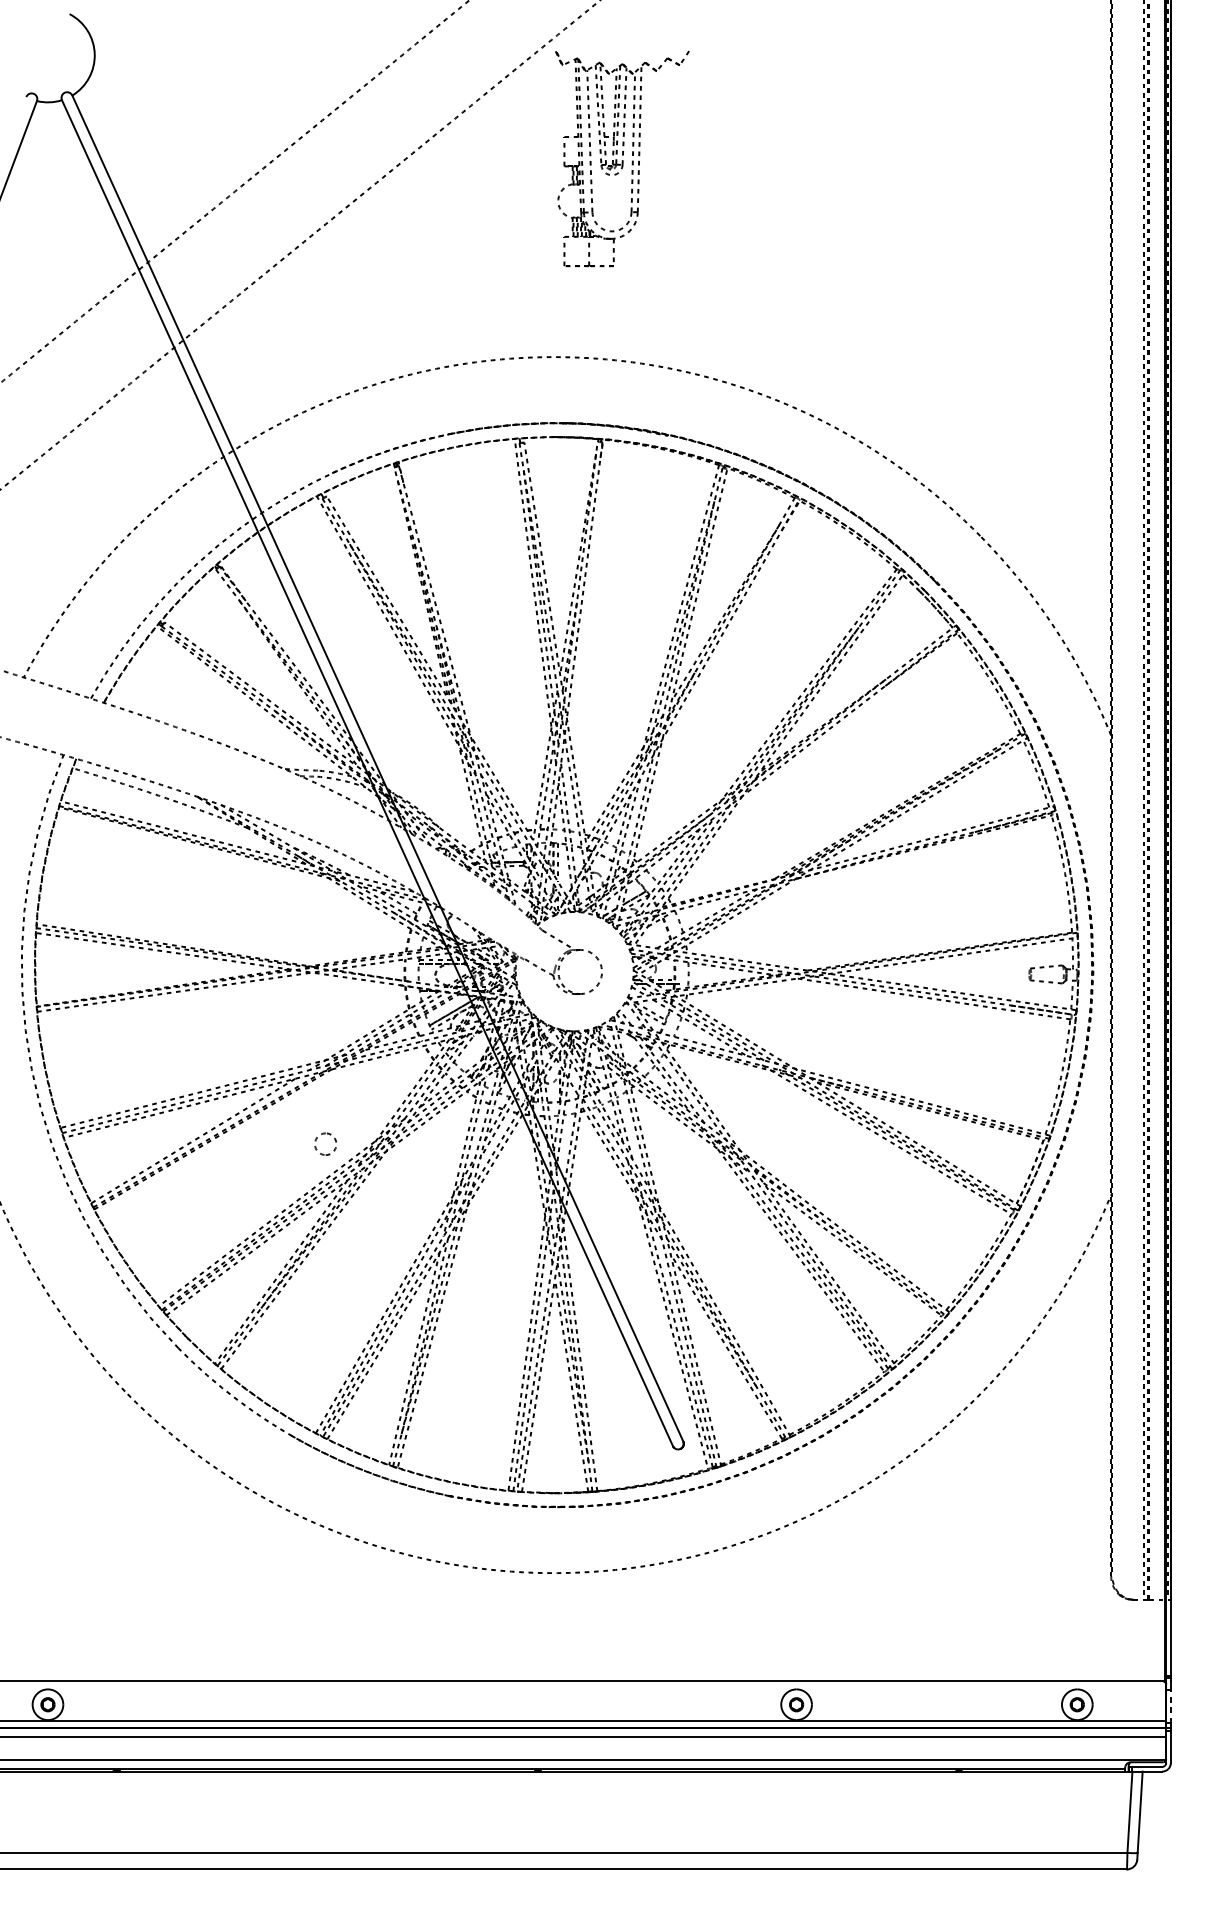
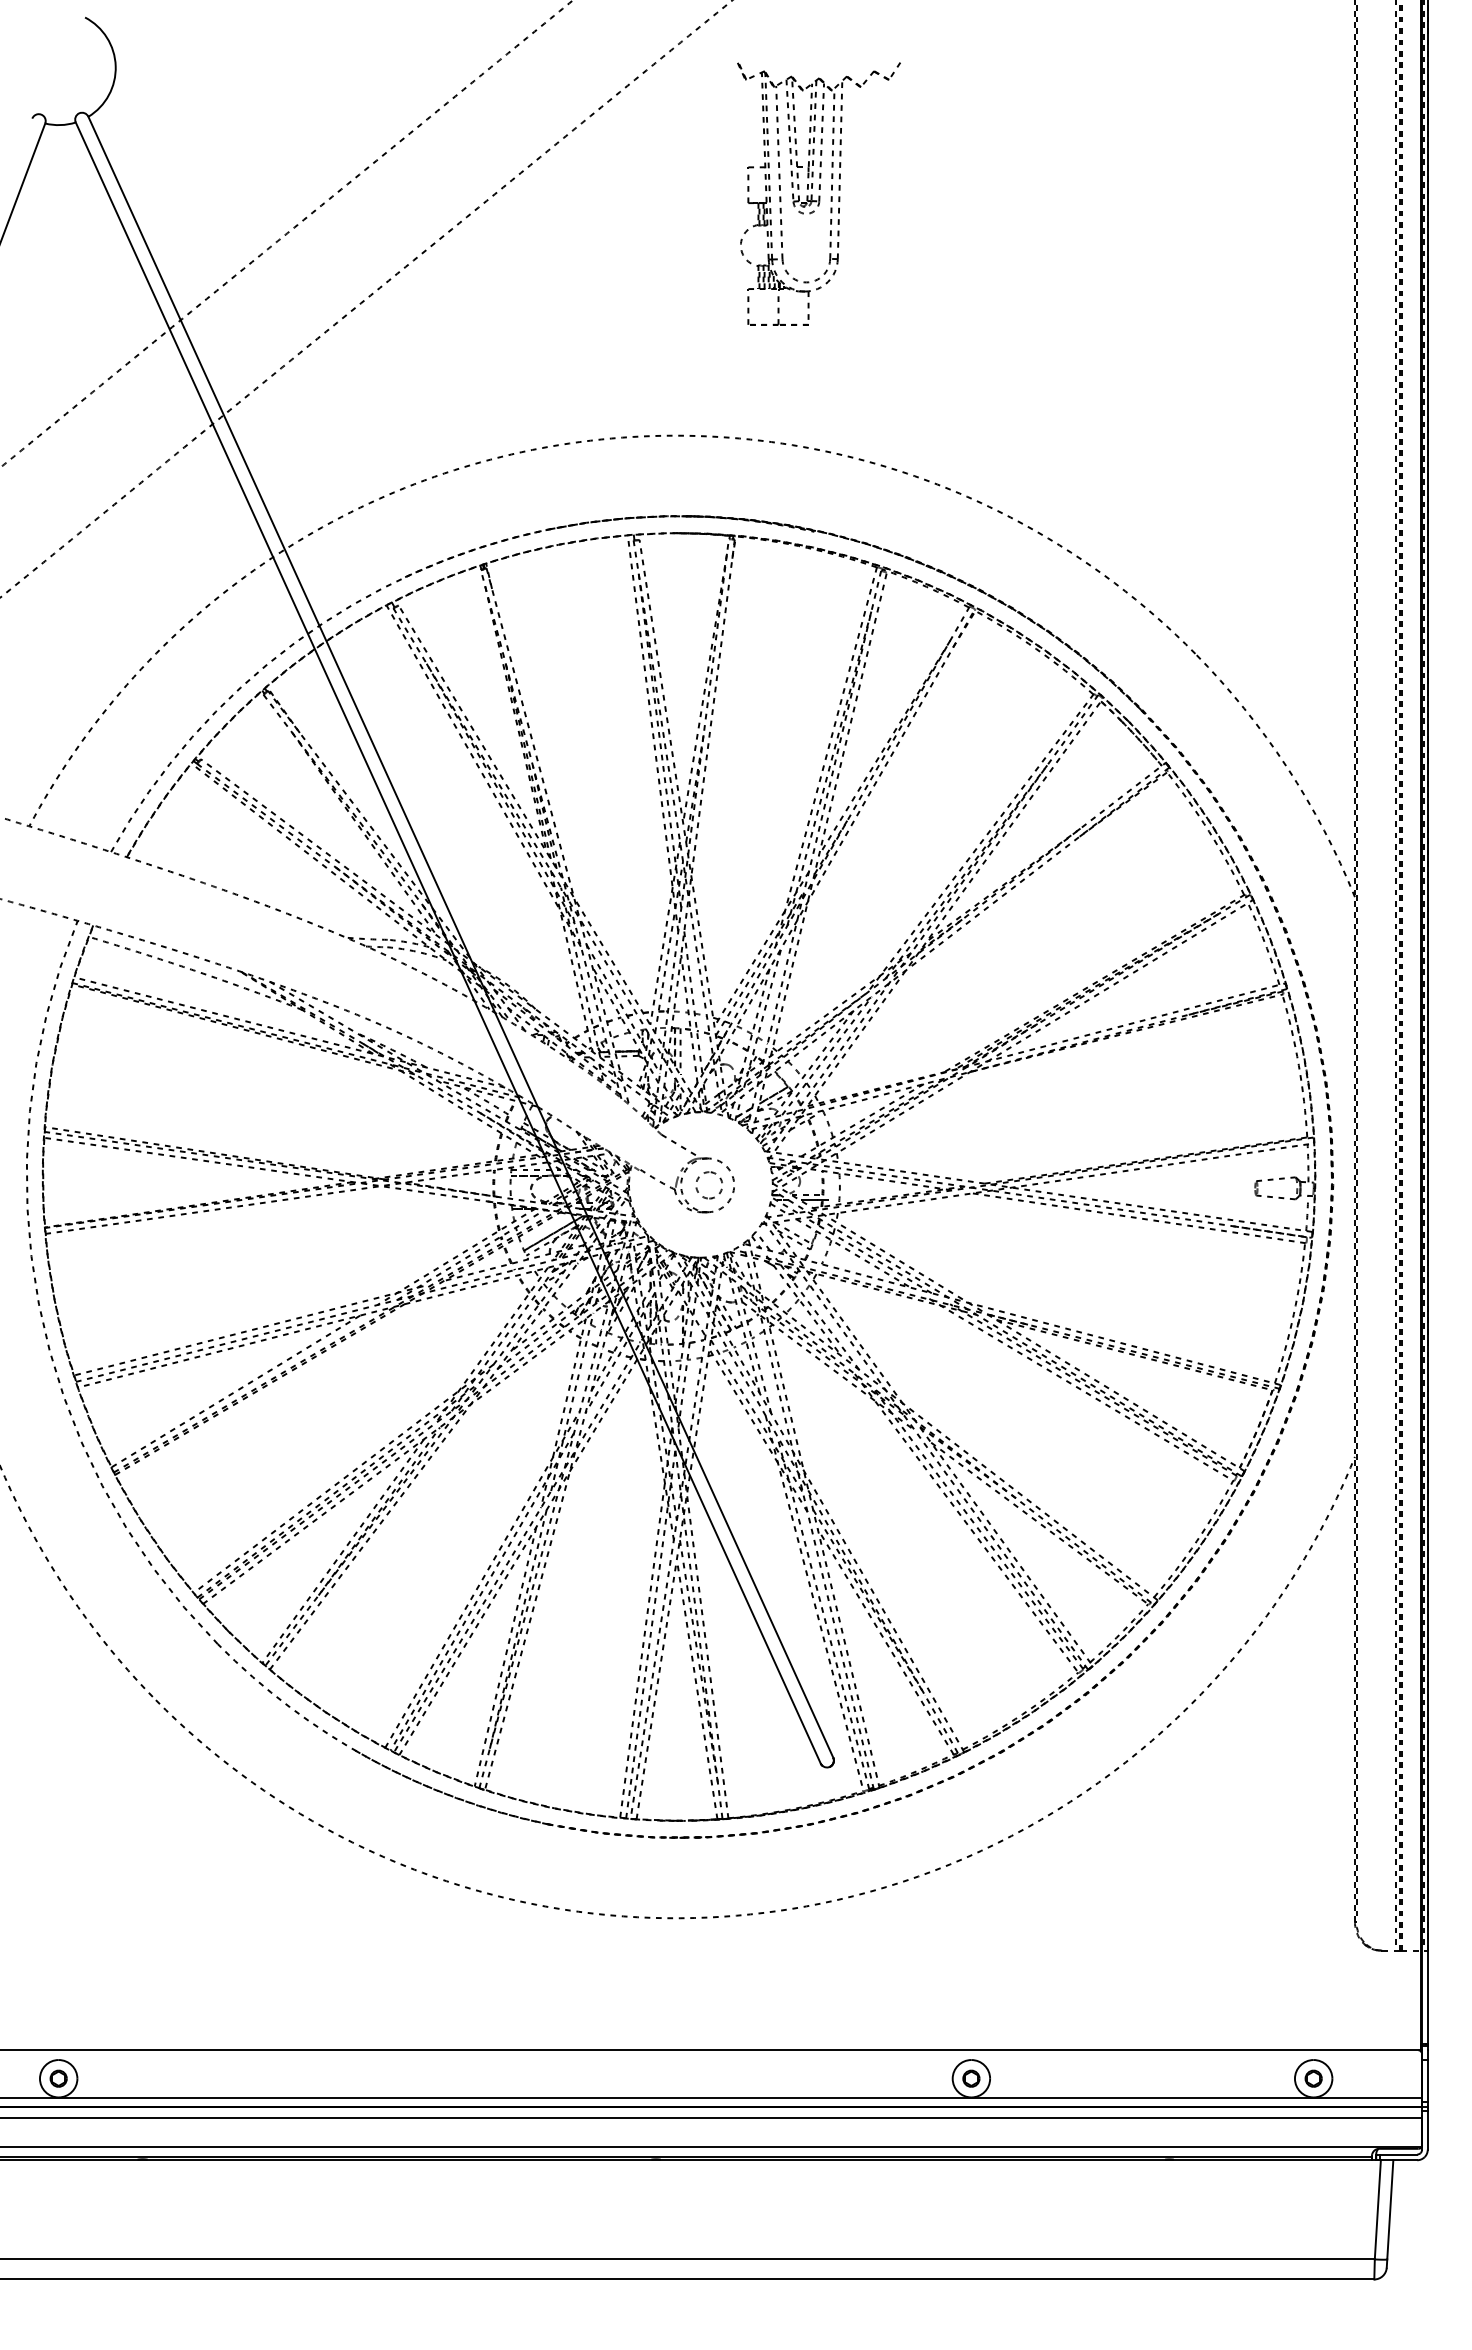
part: (621, 158) -> (818, 193), moved
part: (316, 1140) -> (698, 1180), moved
line: (1170, 1707) -> (1427, 2081), dashed -> solid

